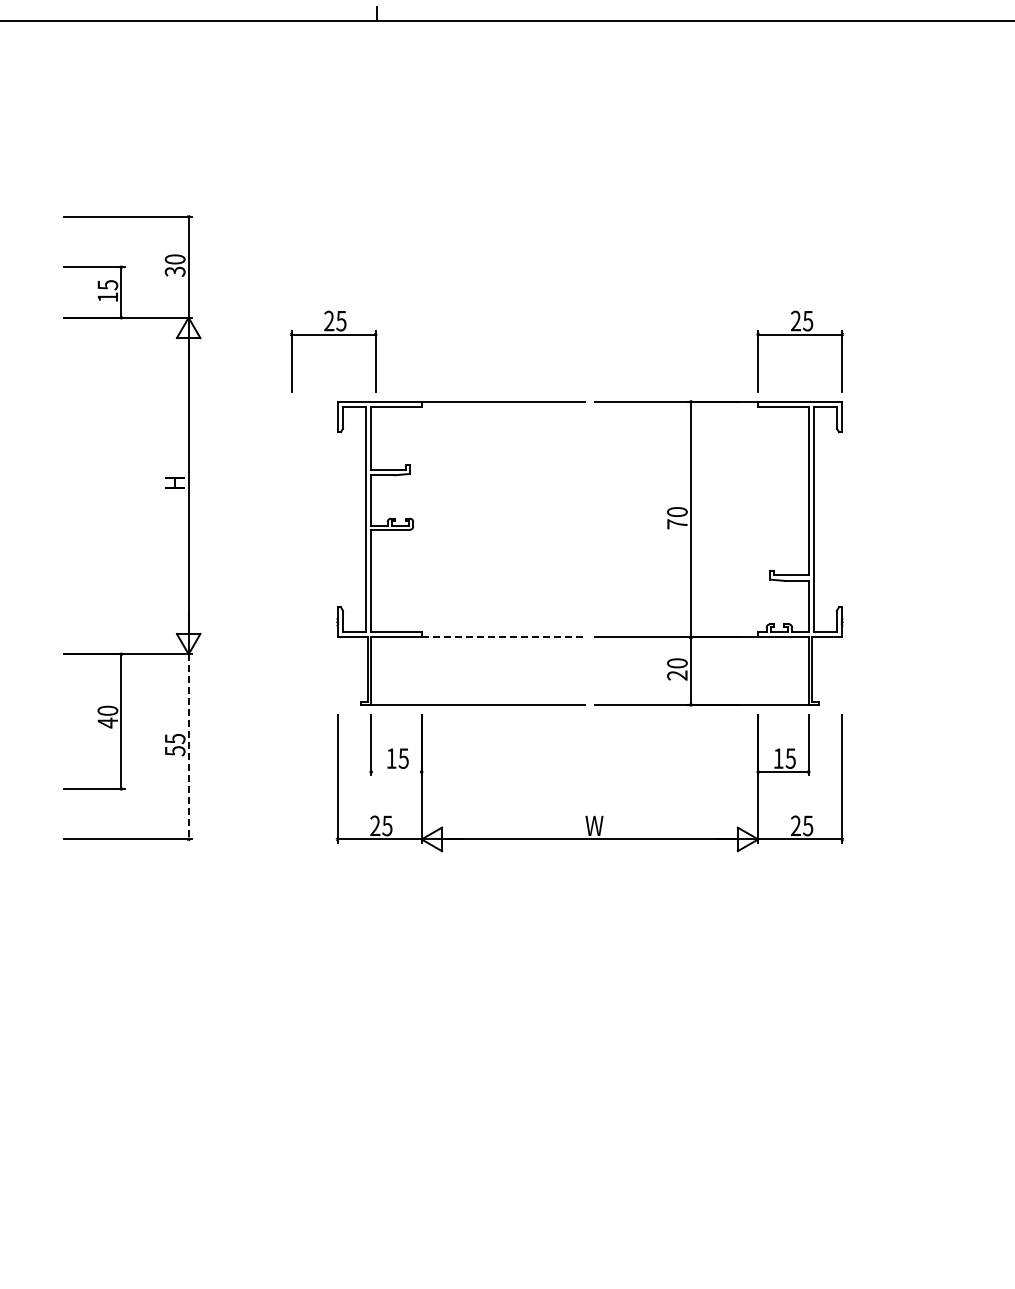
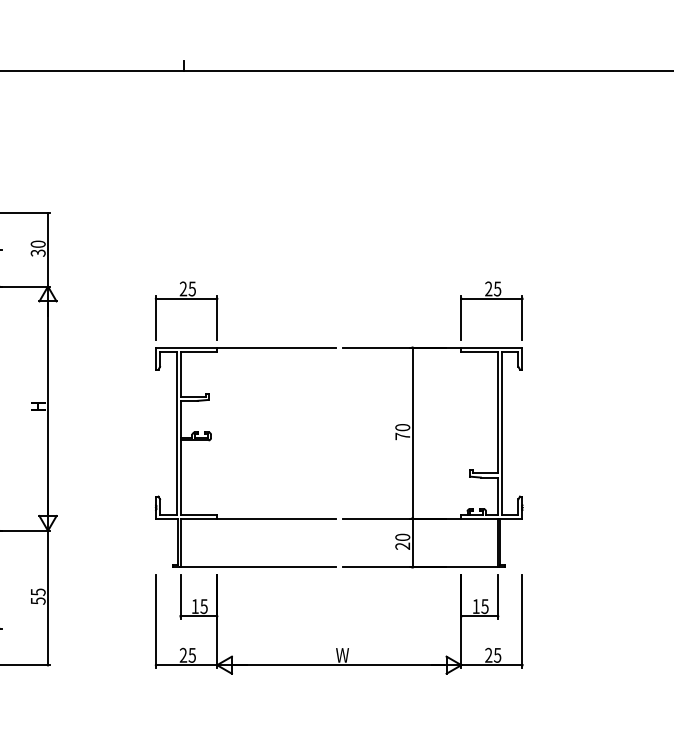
part: (333, 335) -> (186, 299), moved
line: (503, 637) -> (276, 518), dashed -> solid
line: (188, 746) -> (47, 597), dashed -> solid
line: (396, 772) -> (198, 616), added

